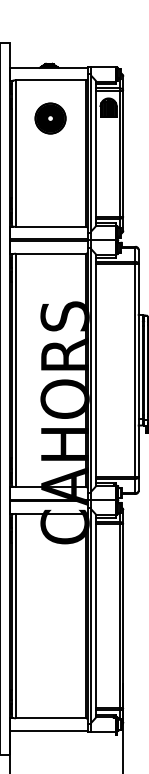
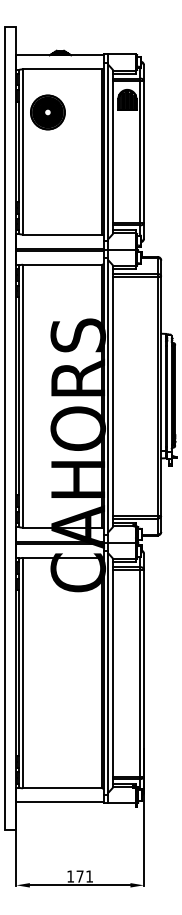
part: (50, 118) -> (47, 112), moved

